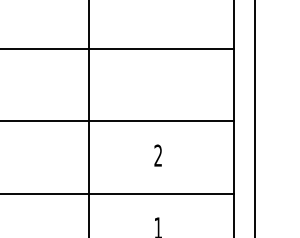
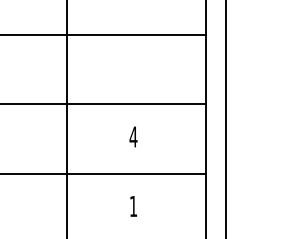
text: (158, 155) -> (133, 136), 2 -> 4

